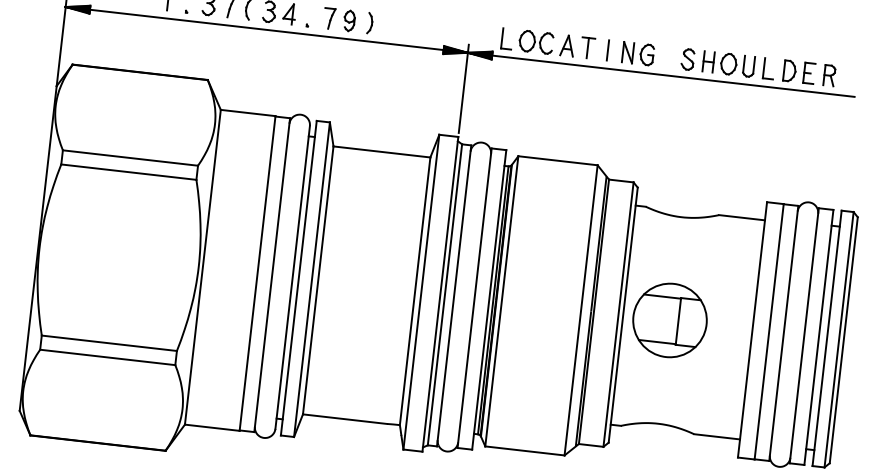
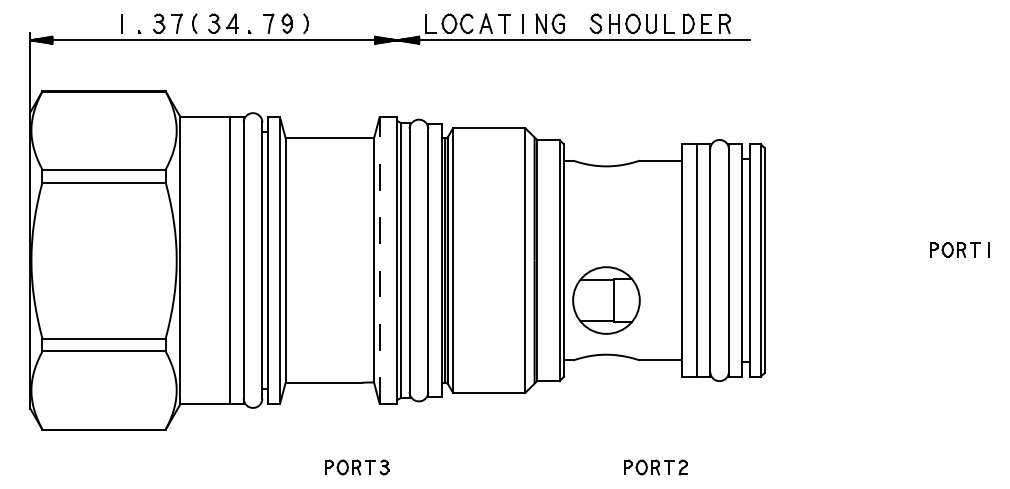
line: (464, 88) -> (397, 72), removed
line: (421, 292) -> (379, 260), solid -> dashed
part: (670, 320) -> (606, 300), moved

